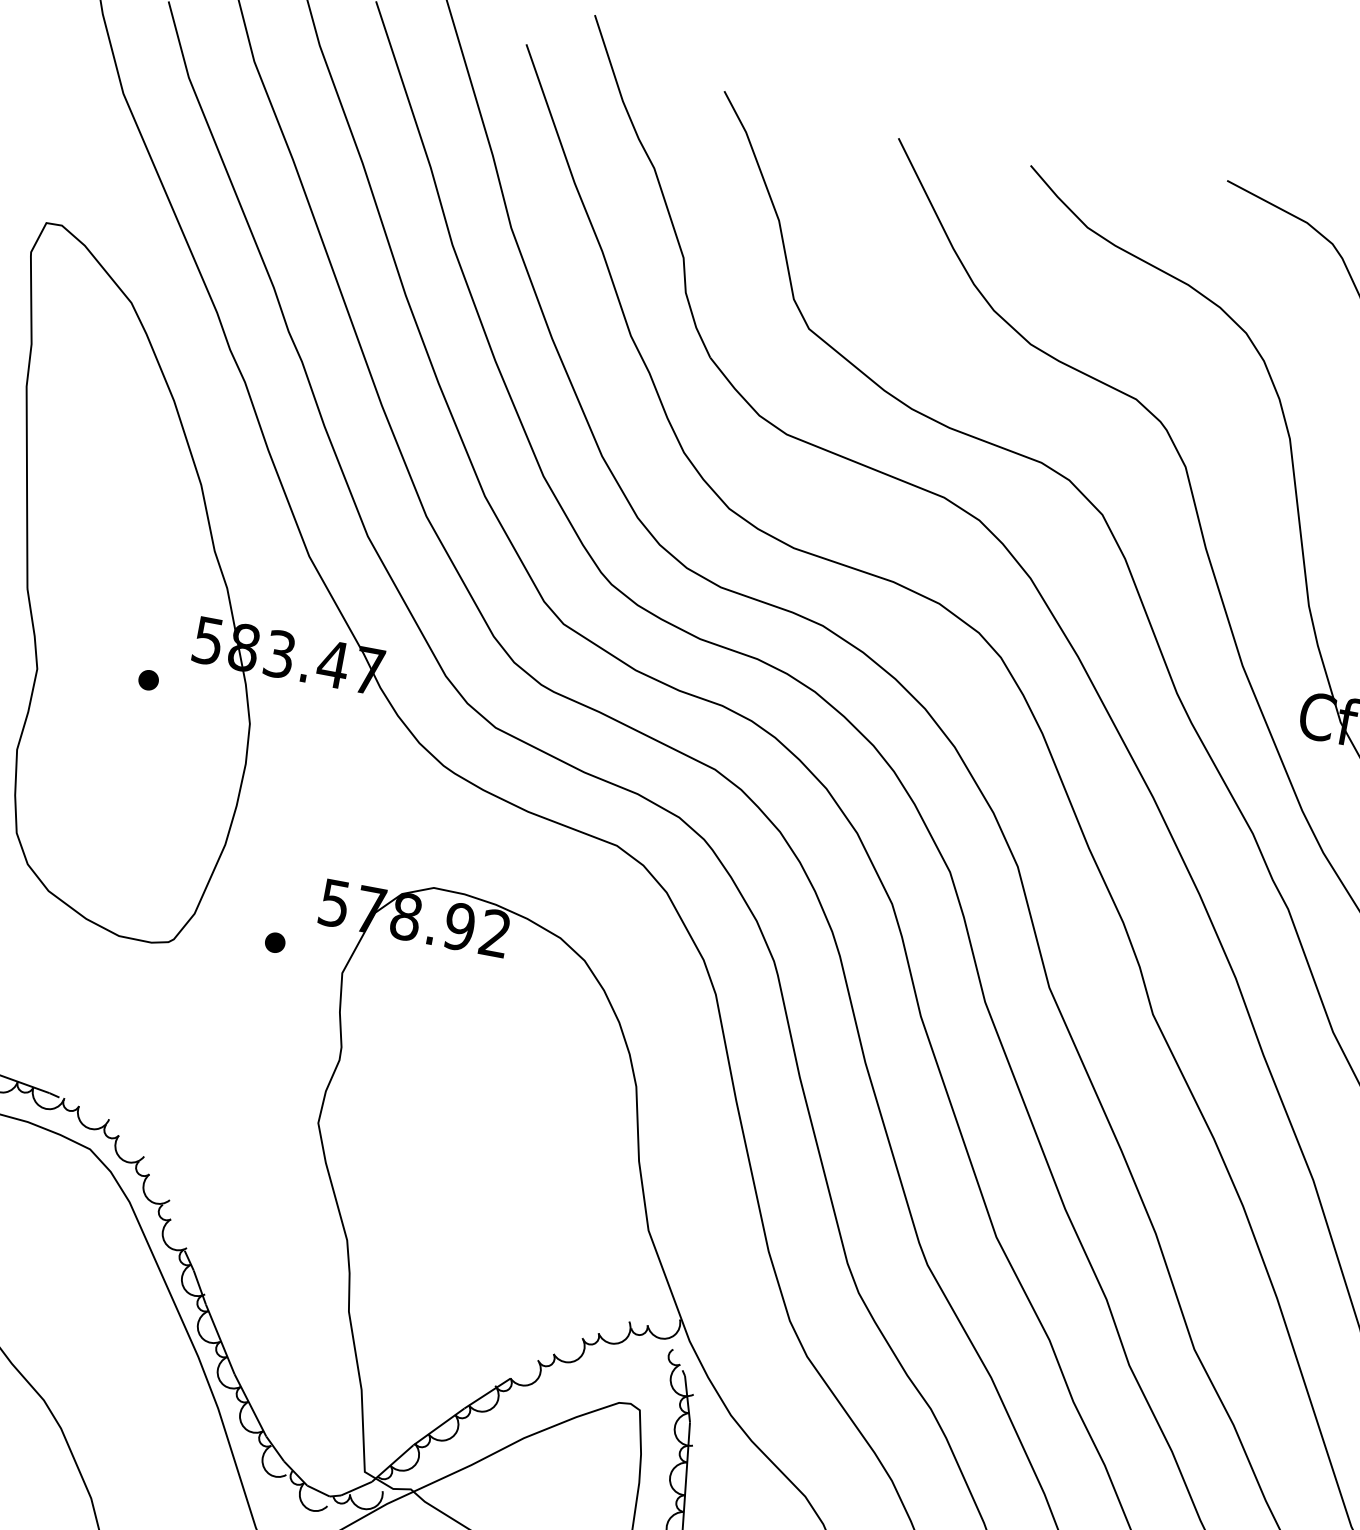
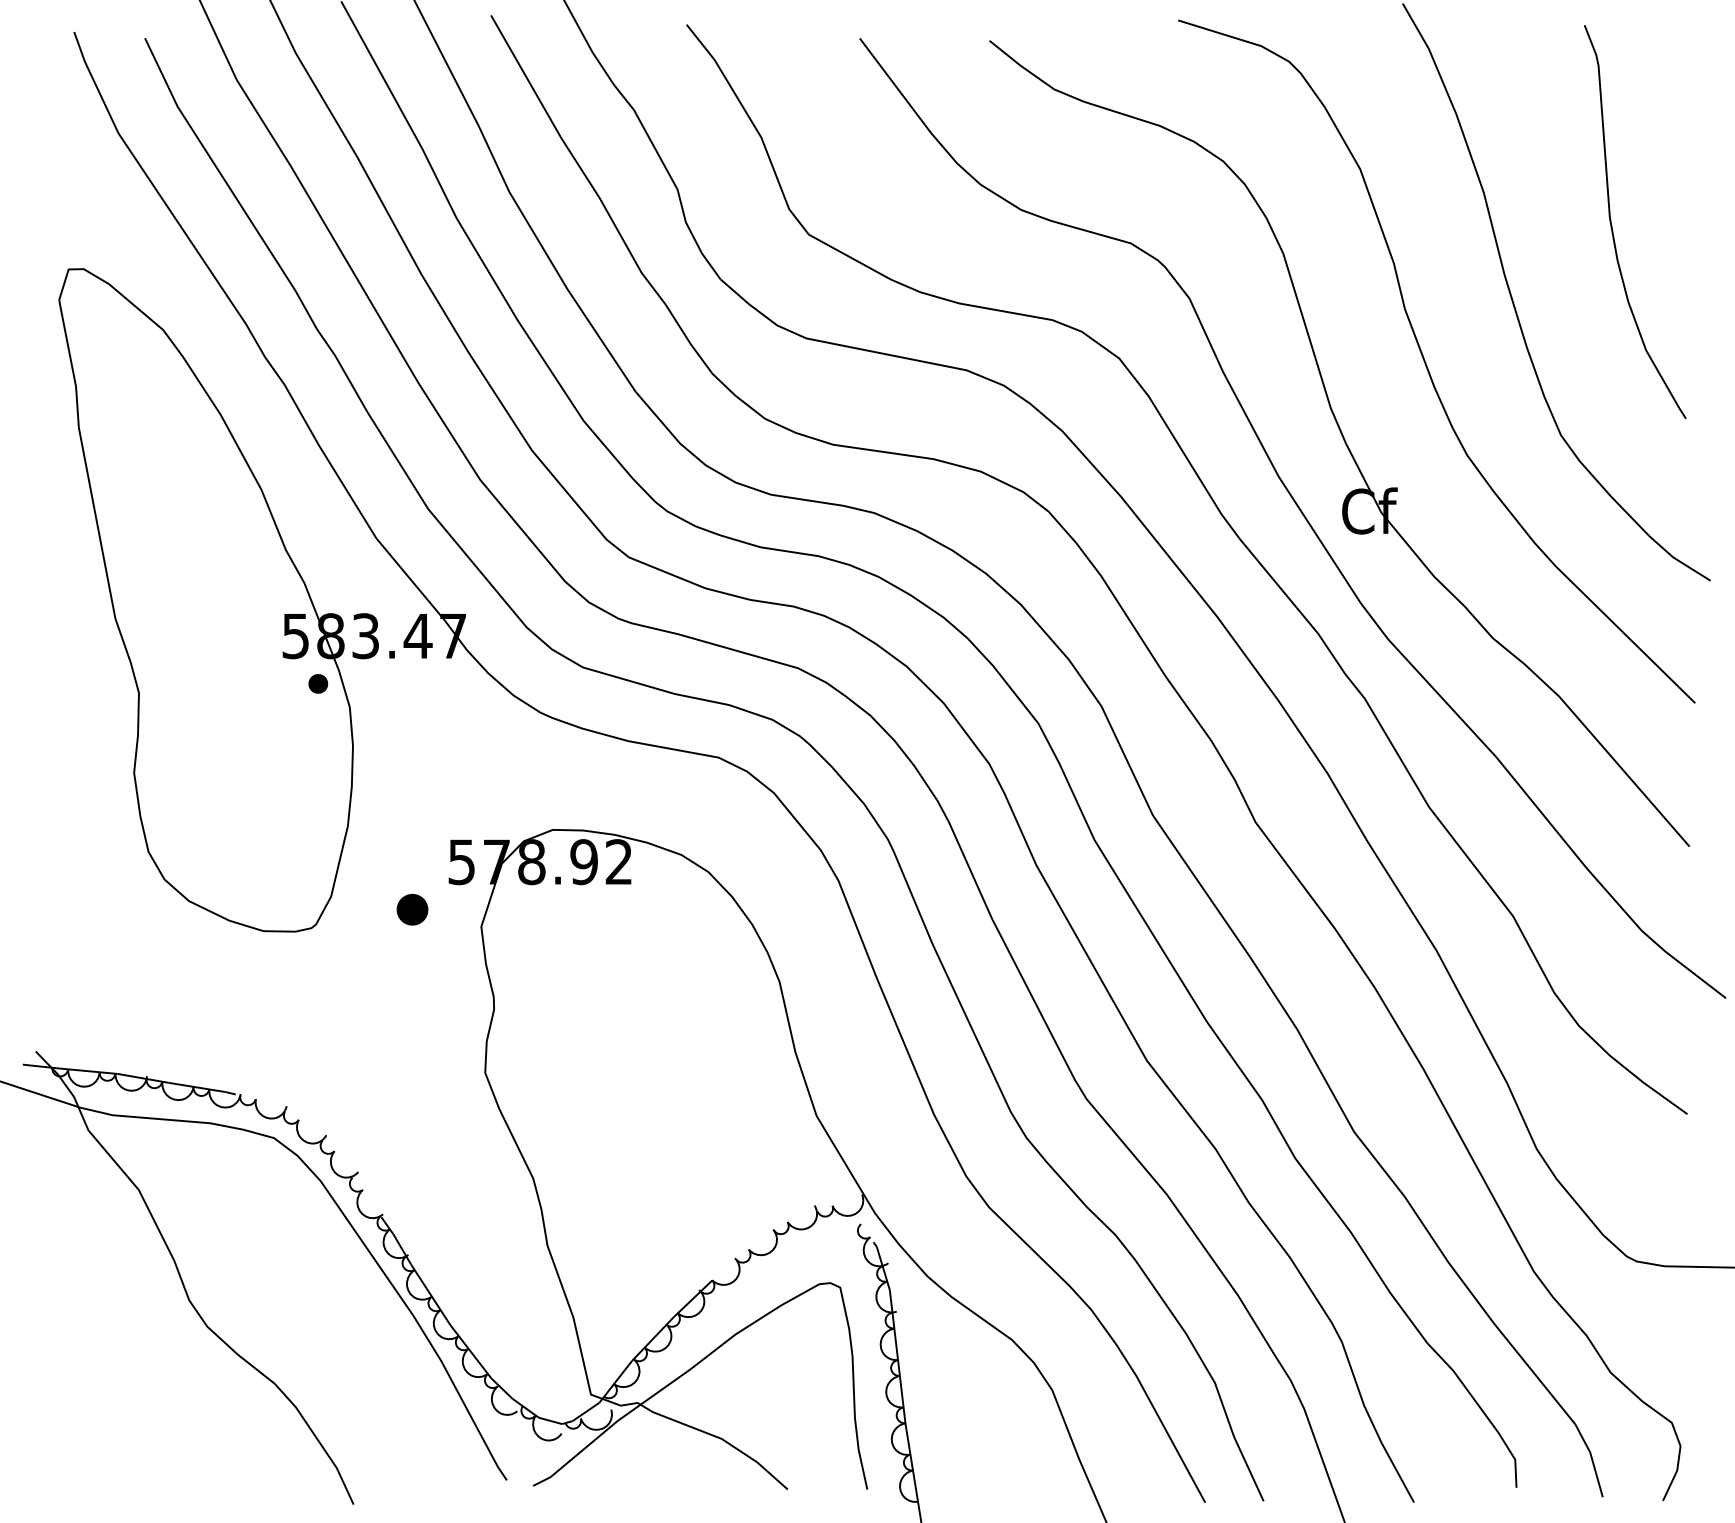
part: (148, 679) -> (318, 683), moved
part: (275, 942) -> (412, 909), size x1.6

